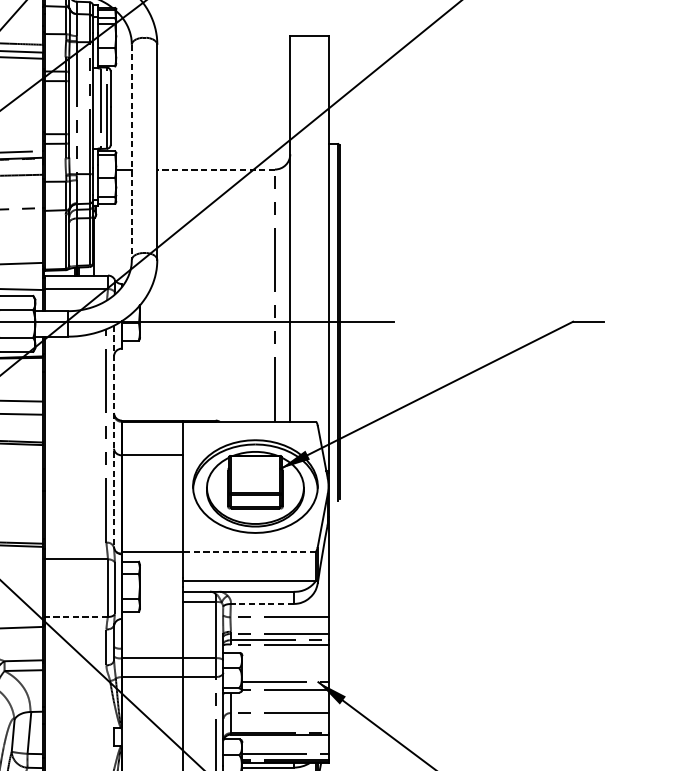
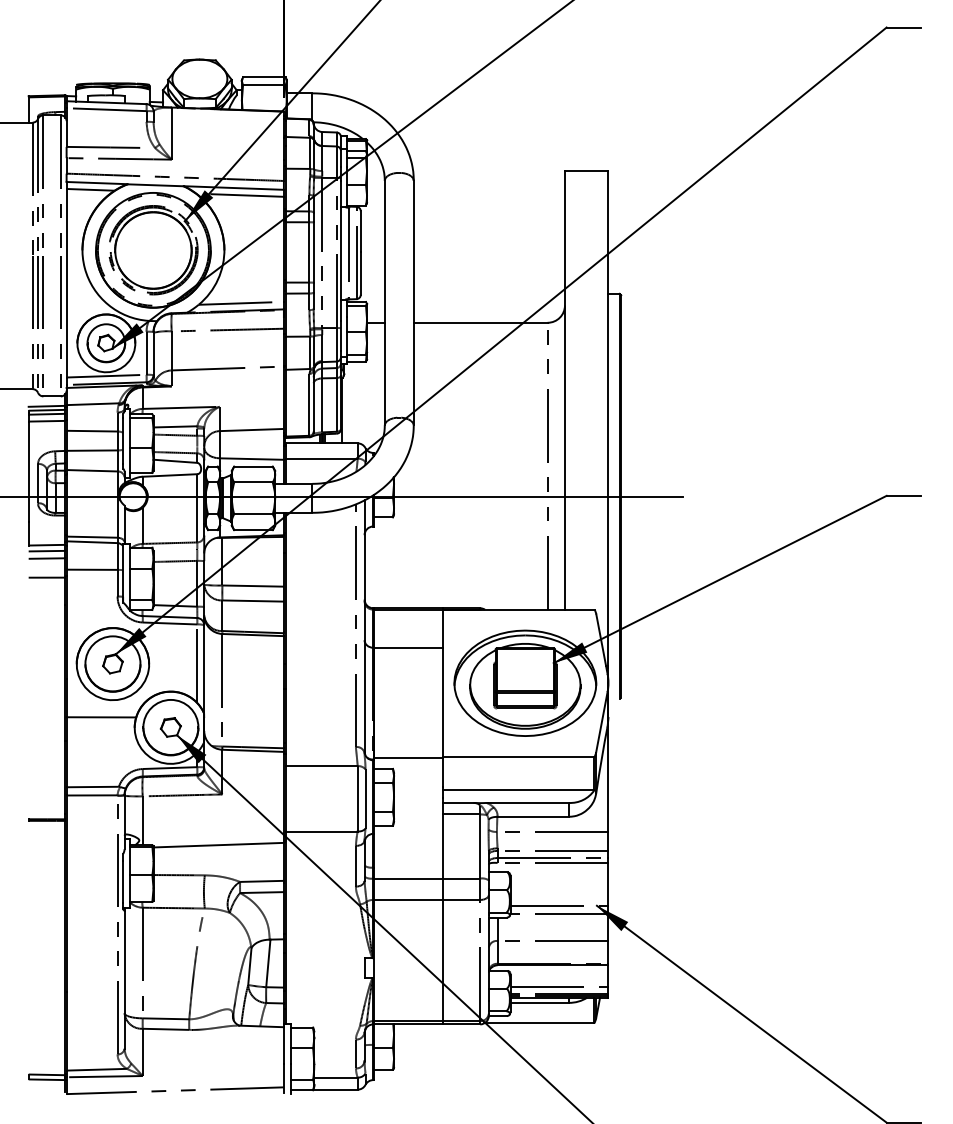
line: (131, 152) -> (384, 303), dashed -> solid
line: (215, 169) -> (480, 322), dashed -> solid
line: (113, 437) -> (364, 627), dashed -> solid
line: (249, 551) -> (518, 757), dashed -> solid
line: (262, 603) -> (533, 816), dashed -> solid
line: (76, 616) -> (321, 831), dashed -> solid

